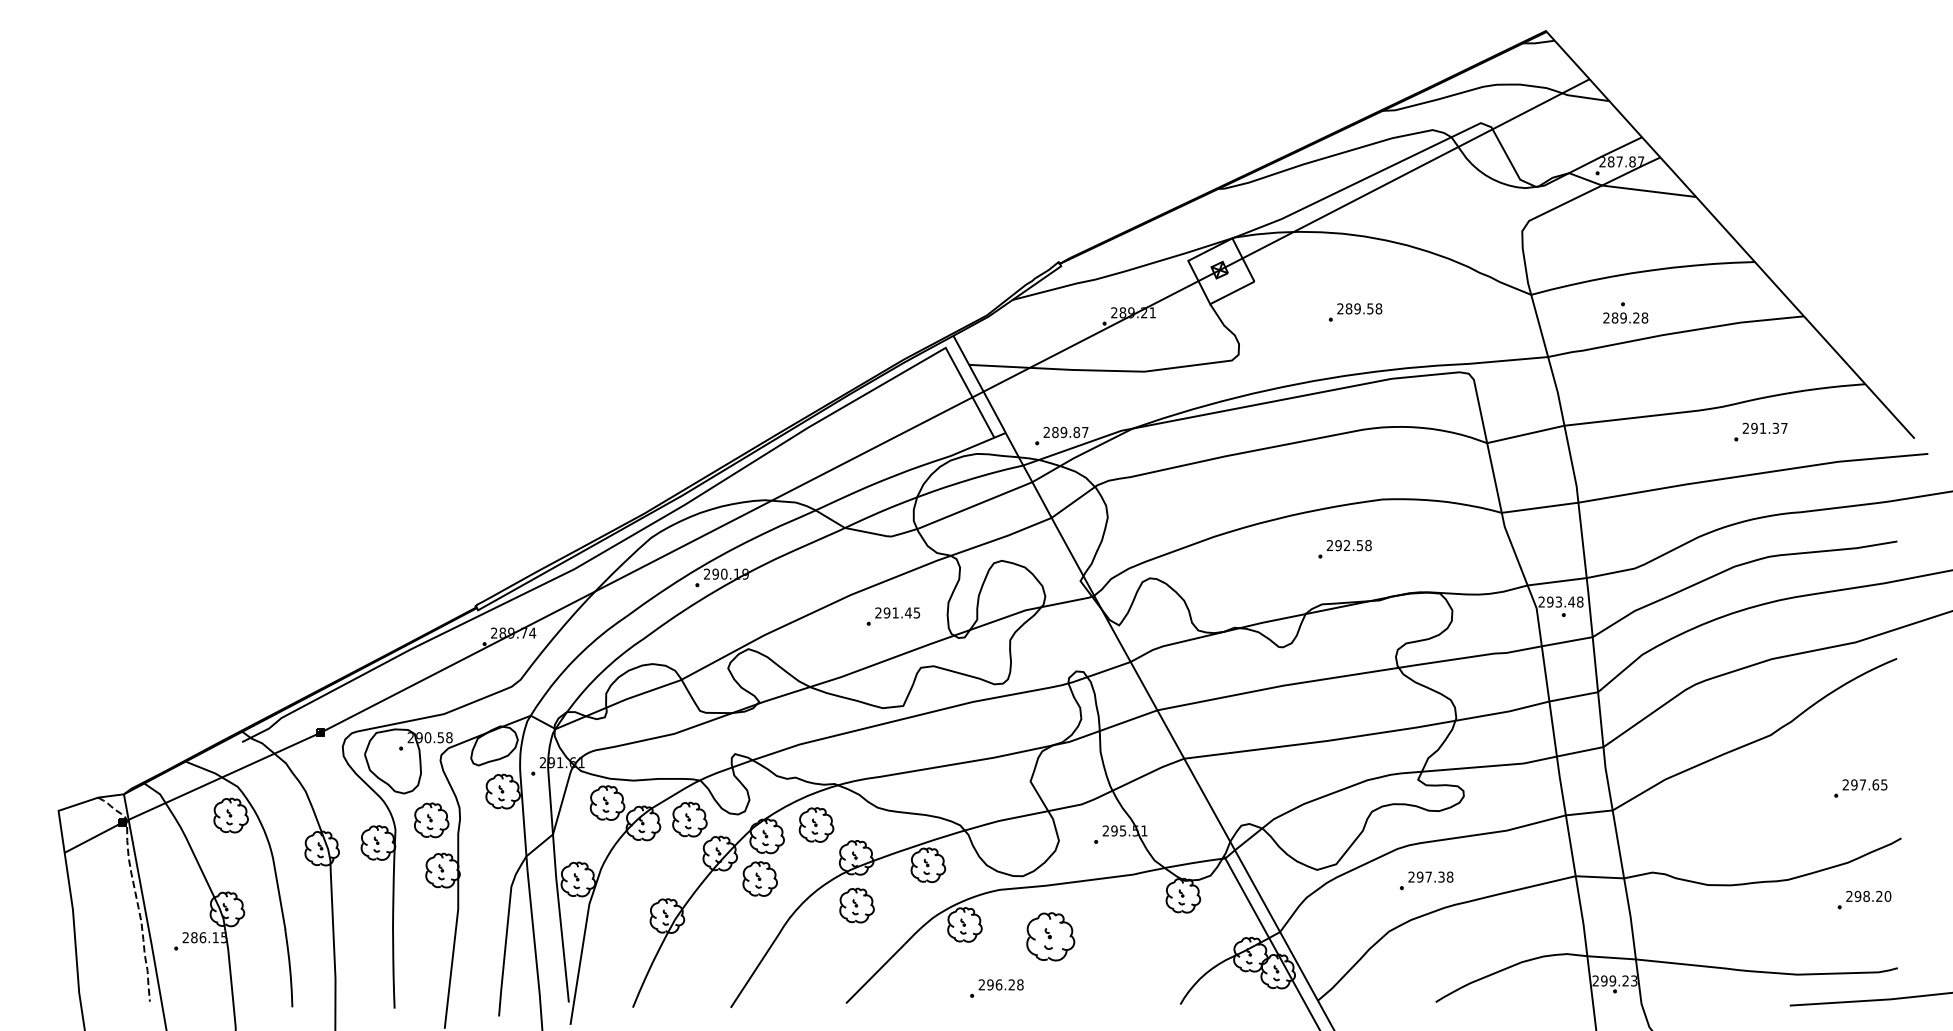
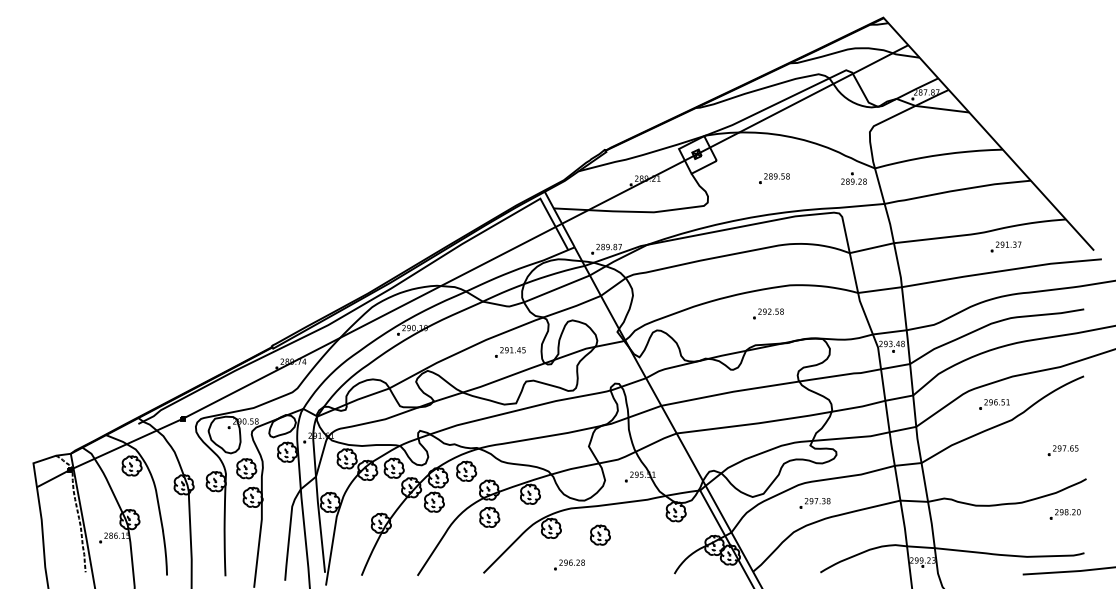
part: (1624, 312) -> (853, 178), moved
part: (1740, 708) -> (994, 404), added
part: (1050, 935) -> (600, 534), size x0.71

